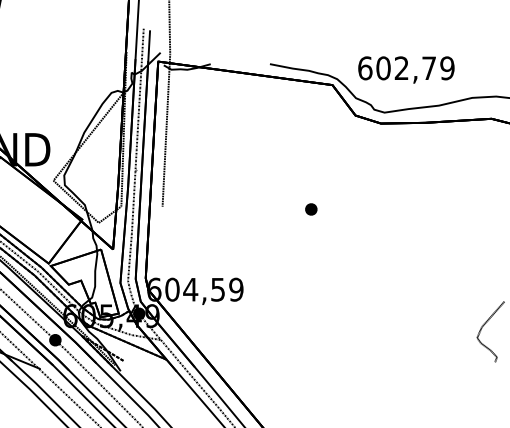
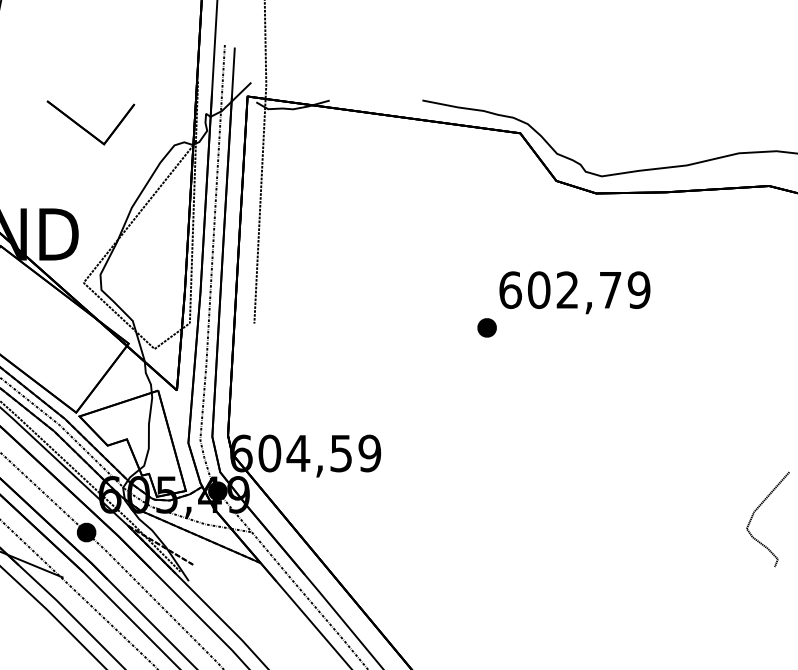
text: (406, 69) -> (575, 291), moved
part: (57, 78) -> (89, 122), added

